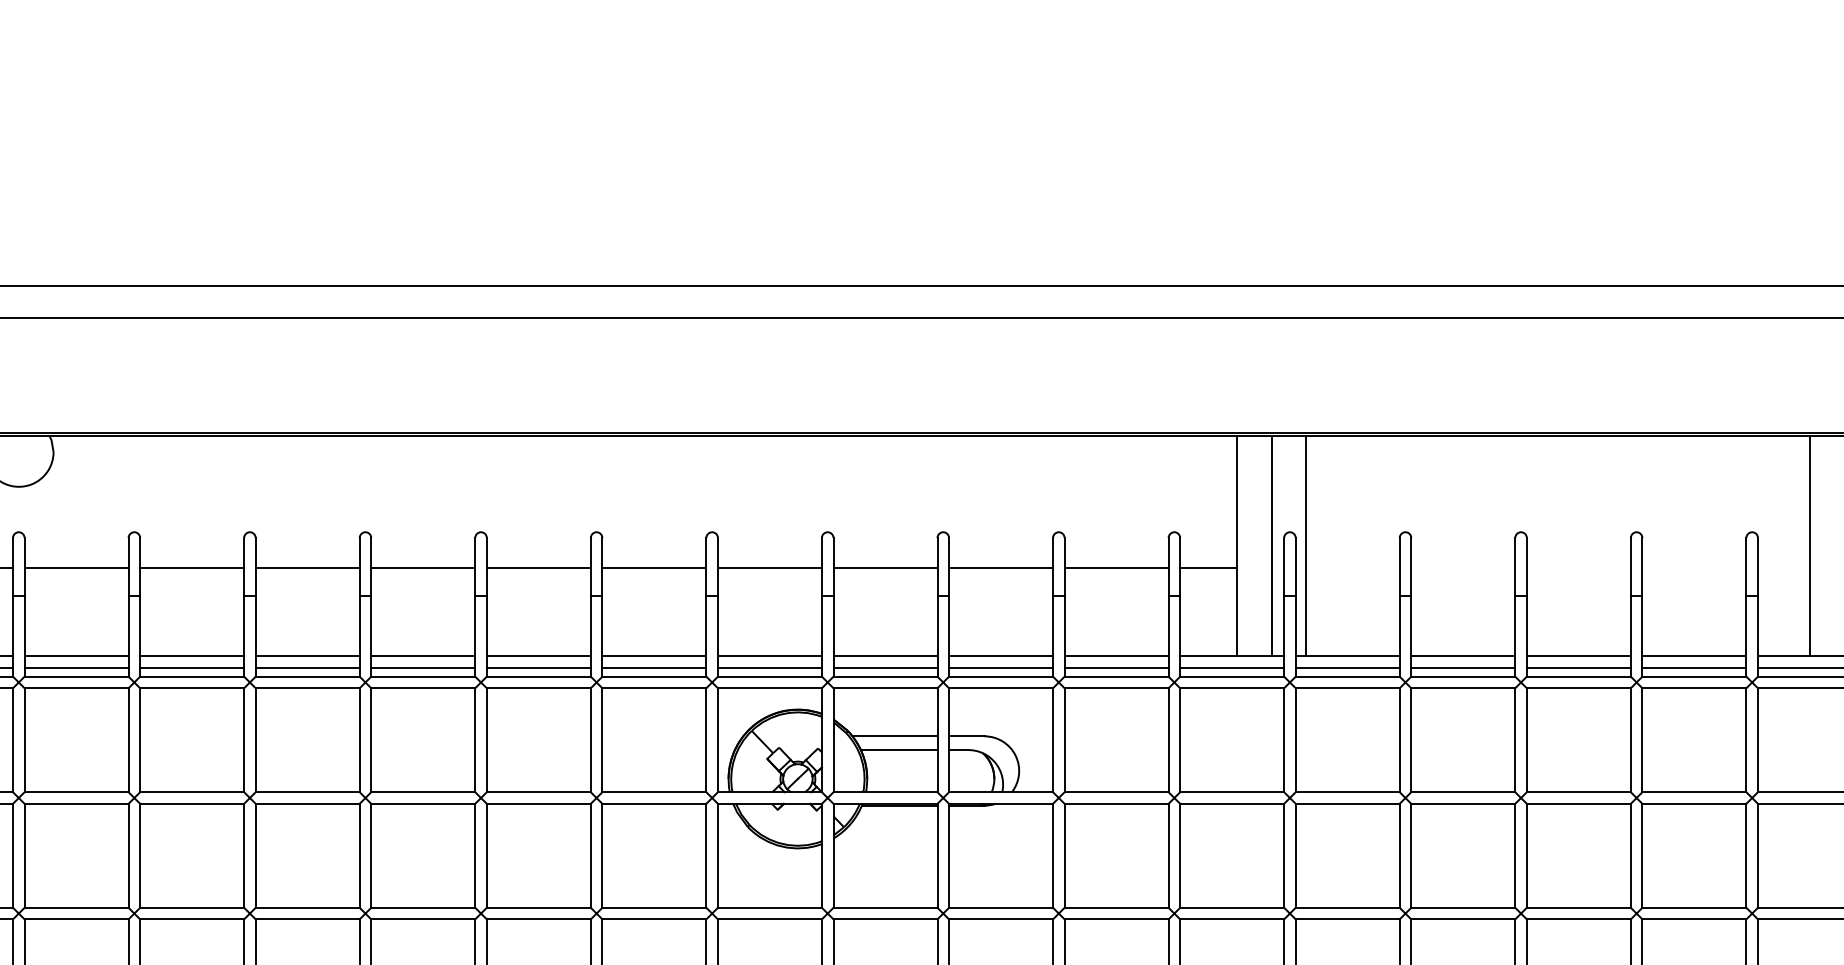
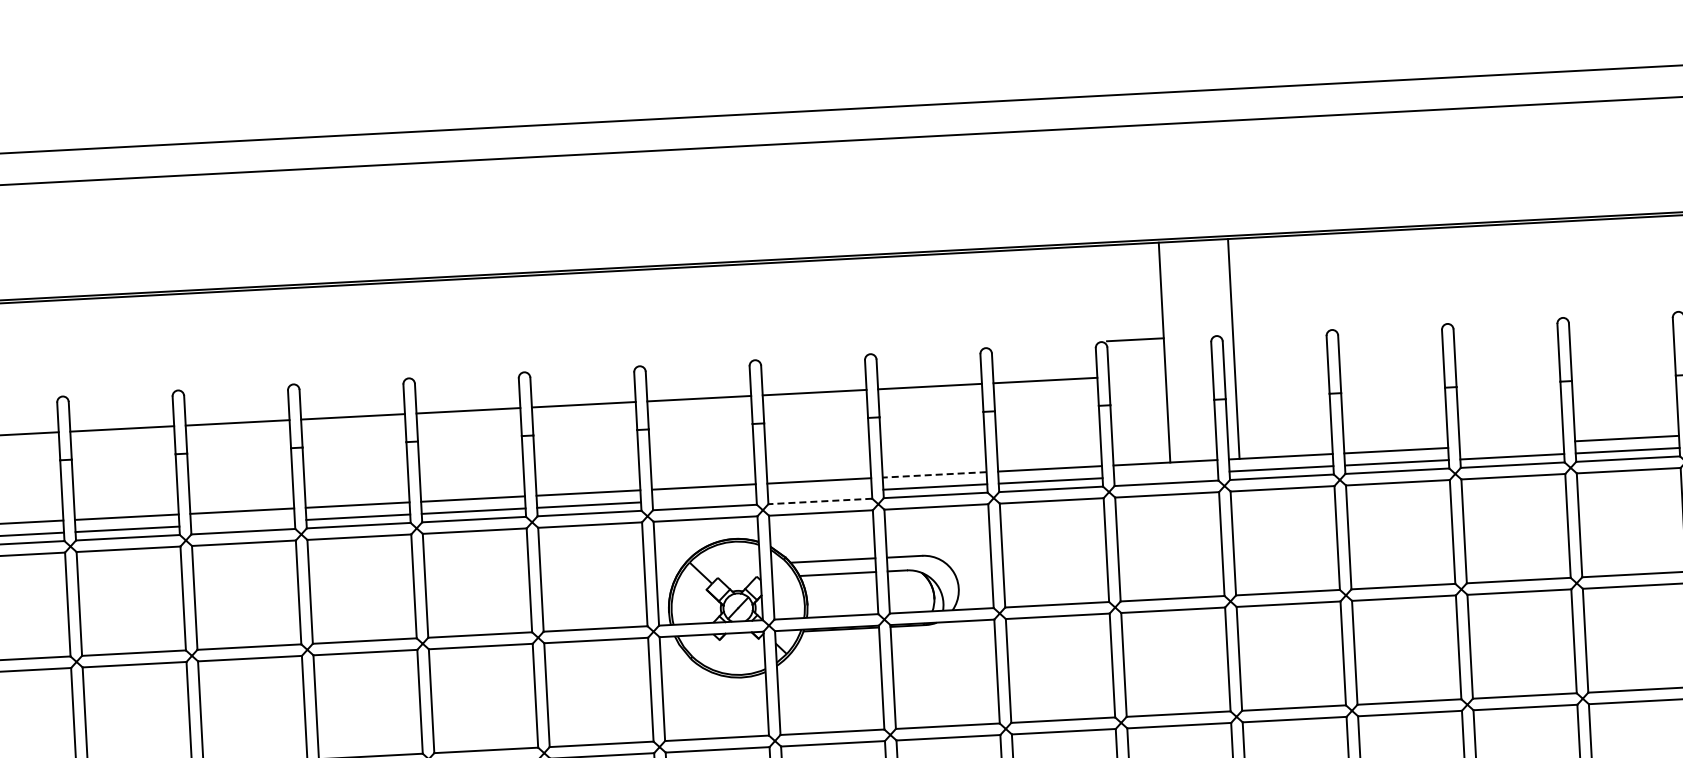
line: (1271, 545) -> (1198, 350), removed
line: (1208, 567) -> (1135, 339), moved
line: (1000, 656) -> (934, 475), solid -> dashed
line: (1578, 656) -> (1511, 445), removed
line: (307, 668) -> (242, 523), removed
line: (769, 668) -> (704, 499), removed
line: (885, 668) -> (819, 493), removed
line: (1232, 668) -> (1166, 475), removed
line: (885, 676) -> (820, 501), solid -> dashed

